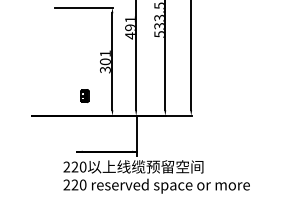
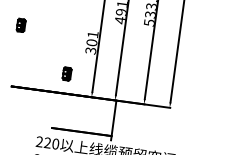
part: (32, 53) -> (20, 24), added

